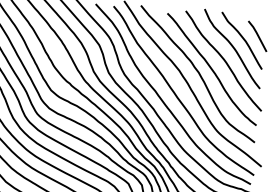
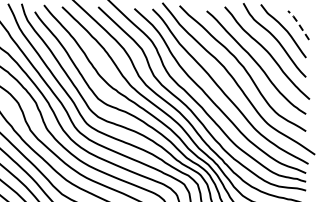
line: (257, 34) -> (298, 23), solid -> dashed

